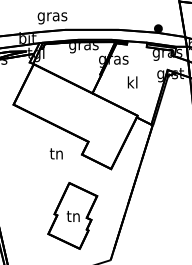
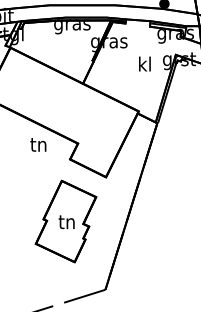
text: (132, 82) -> (144, 64), moved
text: (55, 153) -> (37, 144), moved
part: (72, 215) -> (65, 221), moved

